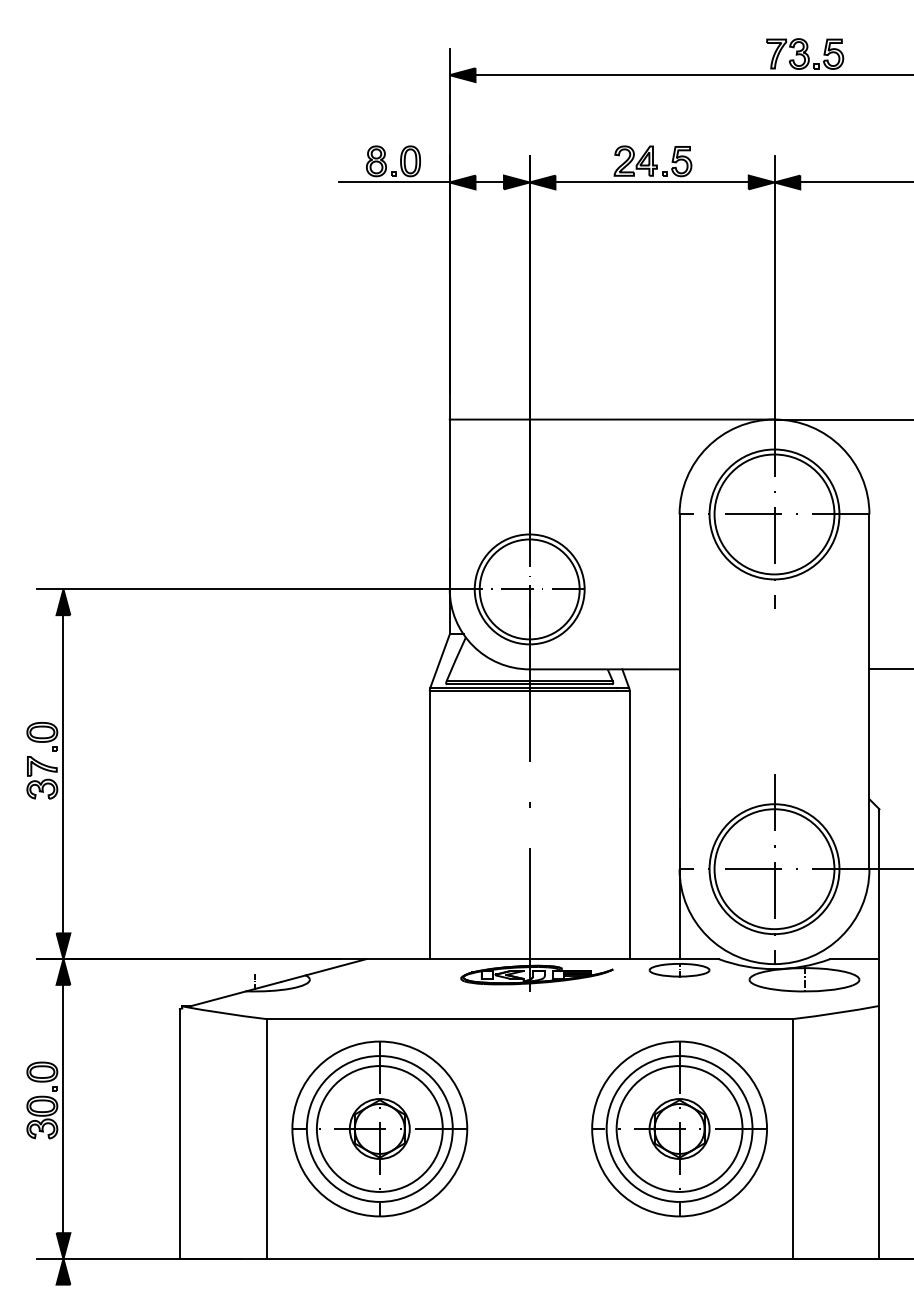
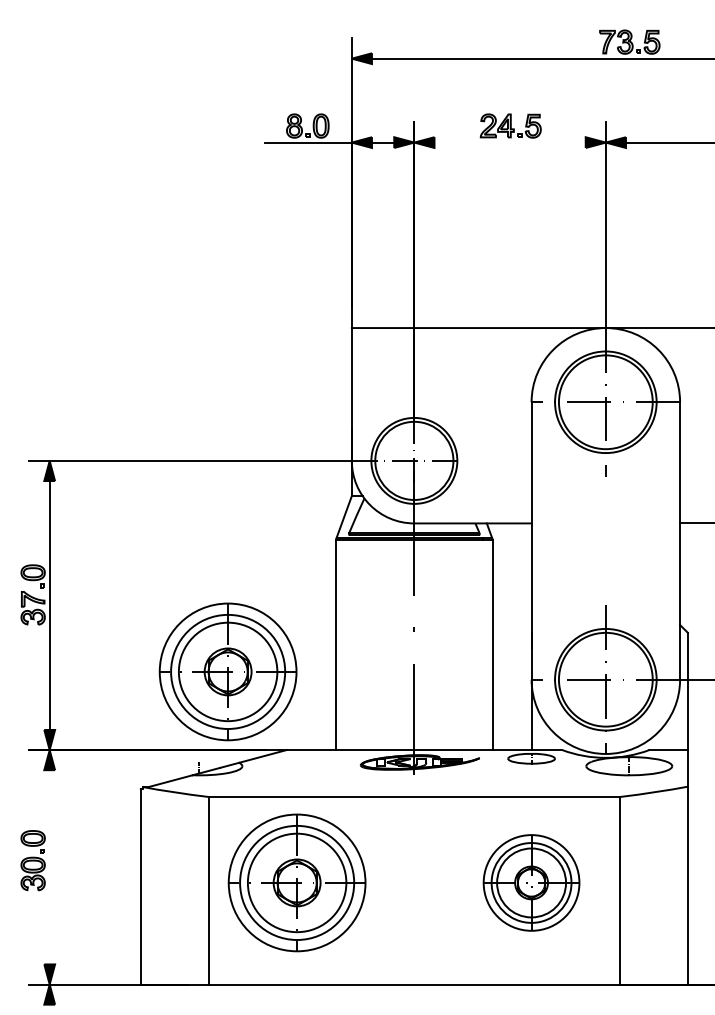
line: (651, 182) -> (509, 142), removed
part: (290, 858) -> (227, 671), added
line: (63, 1109) -> (49, 867), removed
part: (679, 1128) -> (531, 882), size x0.7

